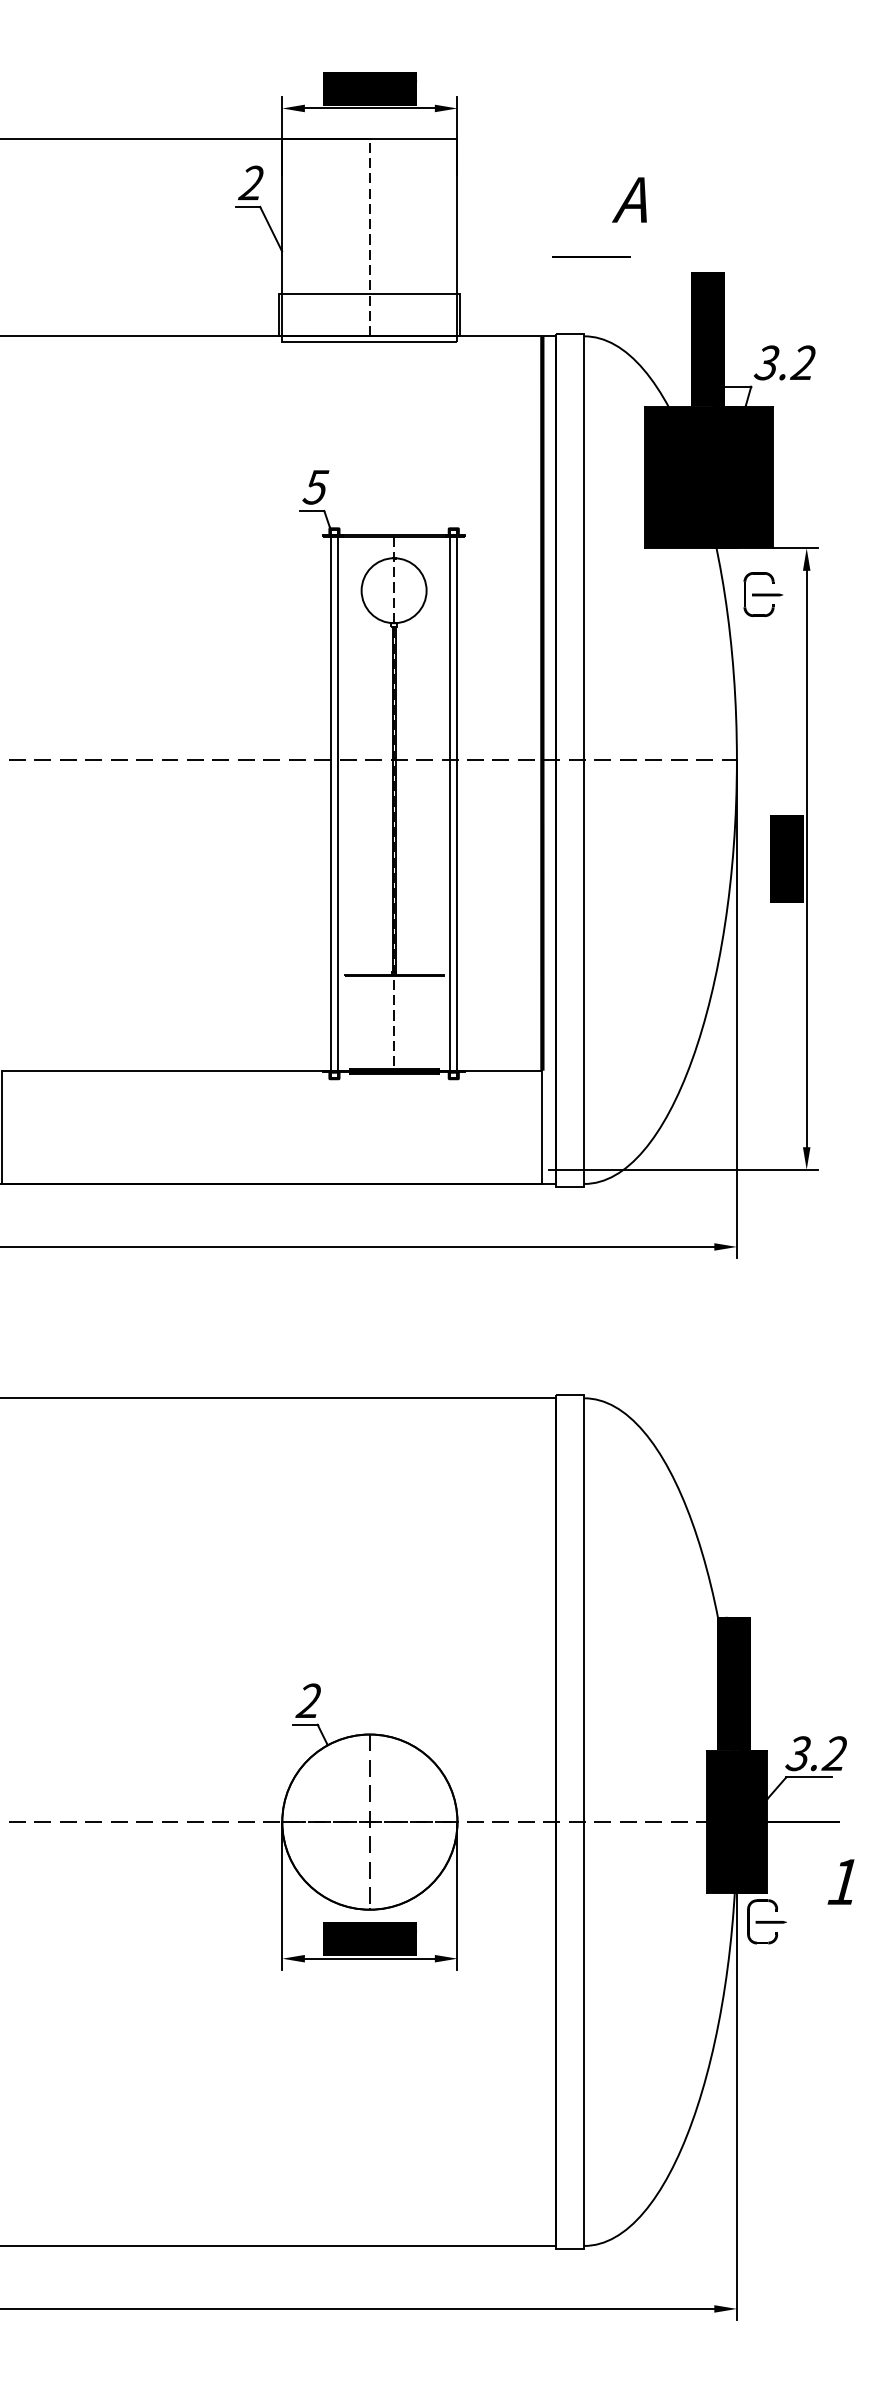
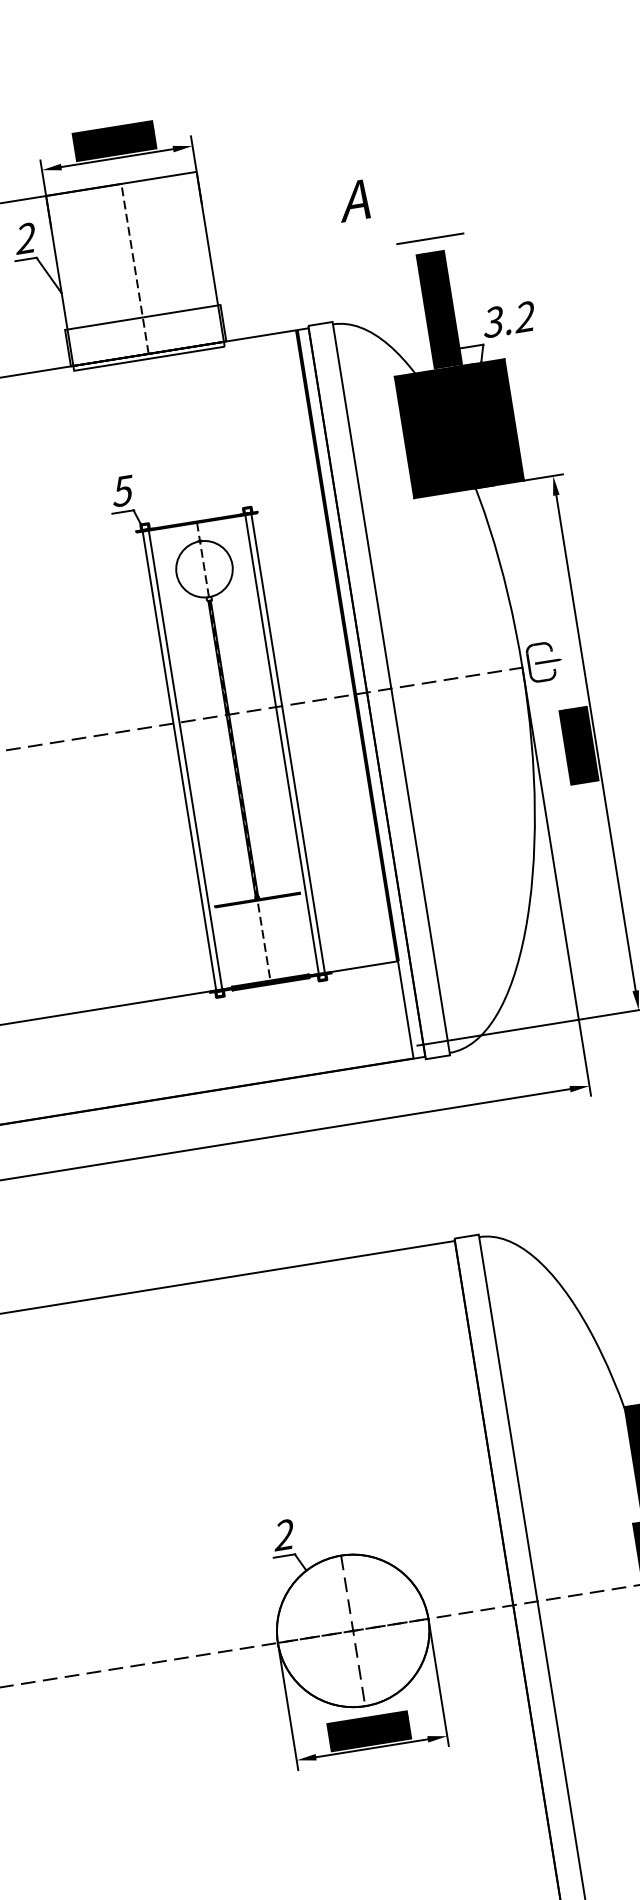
line: (591, 256) -> (430, 238), moved
part: (763, 594) -> (544, 661), moved

